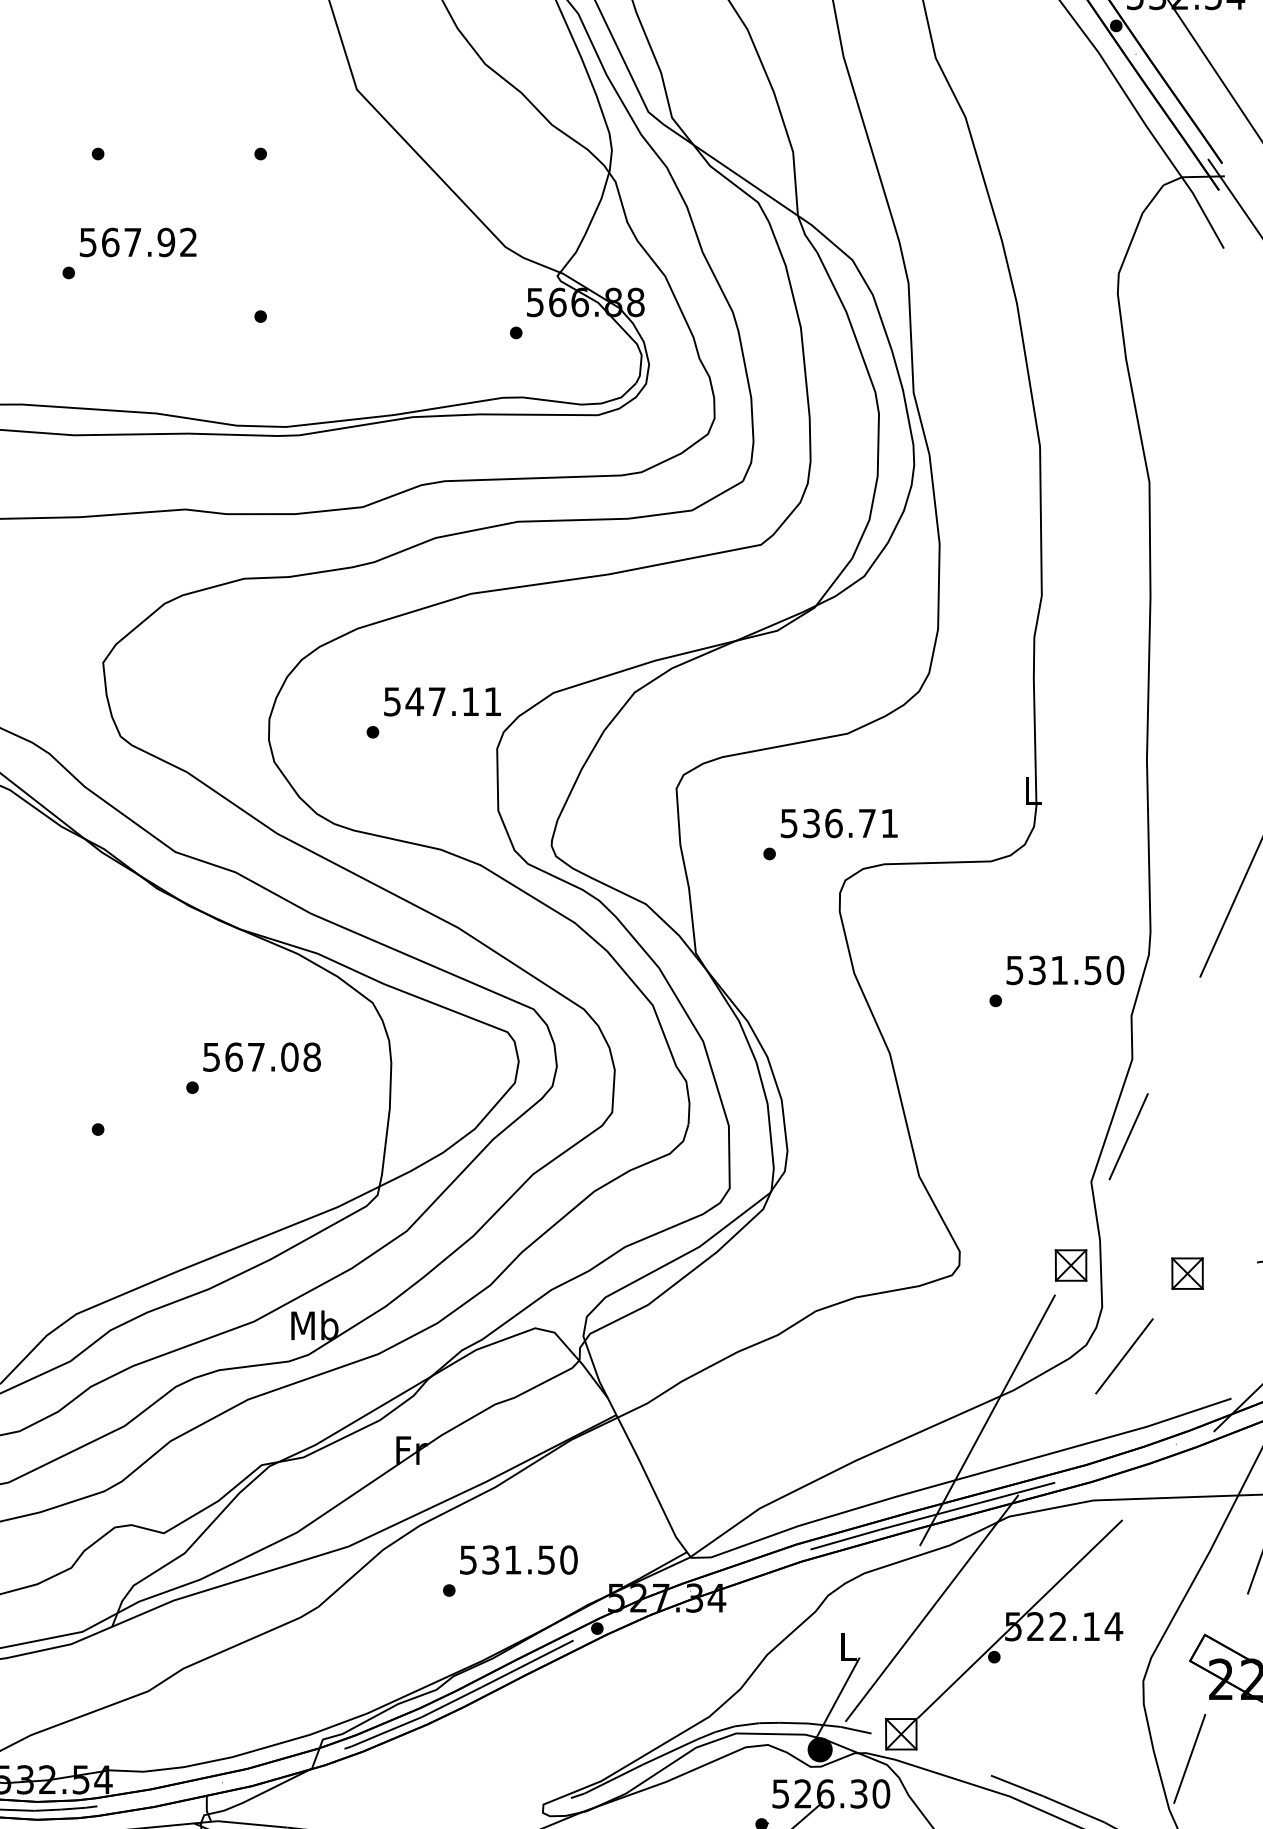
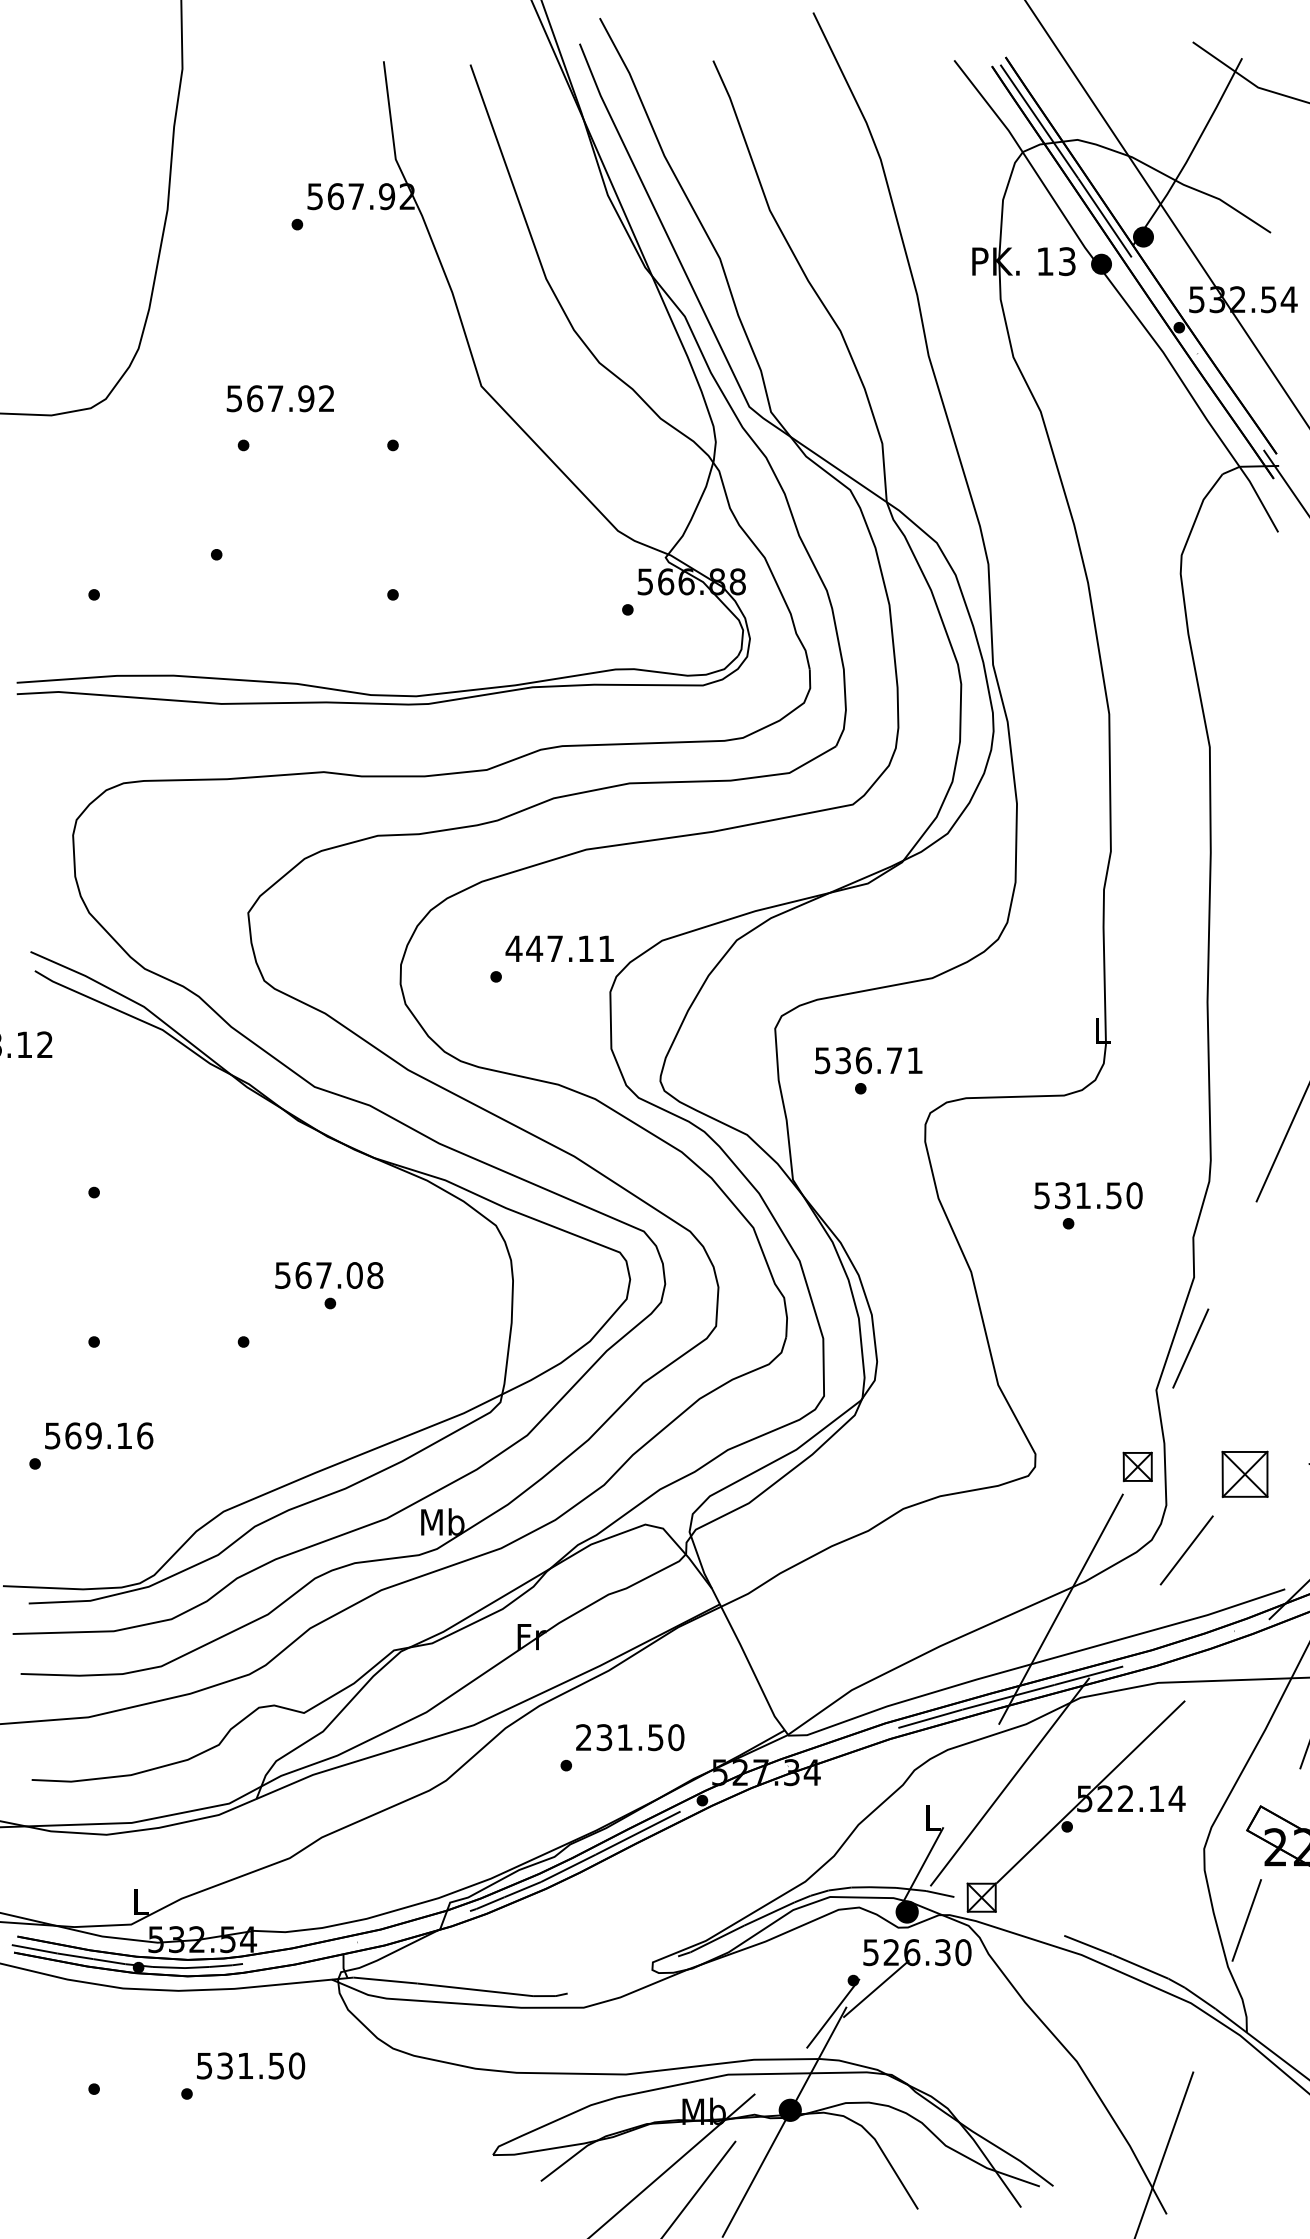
text: (137, 242) -> (279, 398), moved
text: (391, 701) -> (513, 948), 547.11 -> 447.11
text: (839, 823) -> (868, 1060), moved
text: (1065, 970) -> (1088, 1195), moved
text: (262, 1057) -> (329, 1275), moved
part: (1187, 1273) -> (1244, 1474), size x1.6
text: (467, 1559) -> (583, 1737), 531.50 -> 231.50

